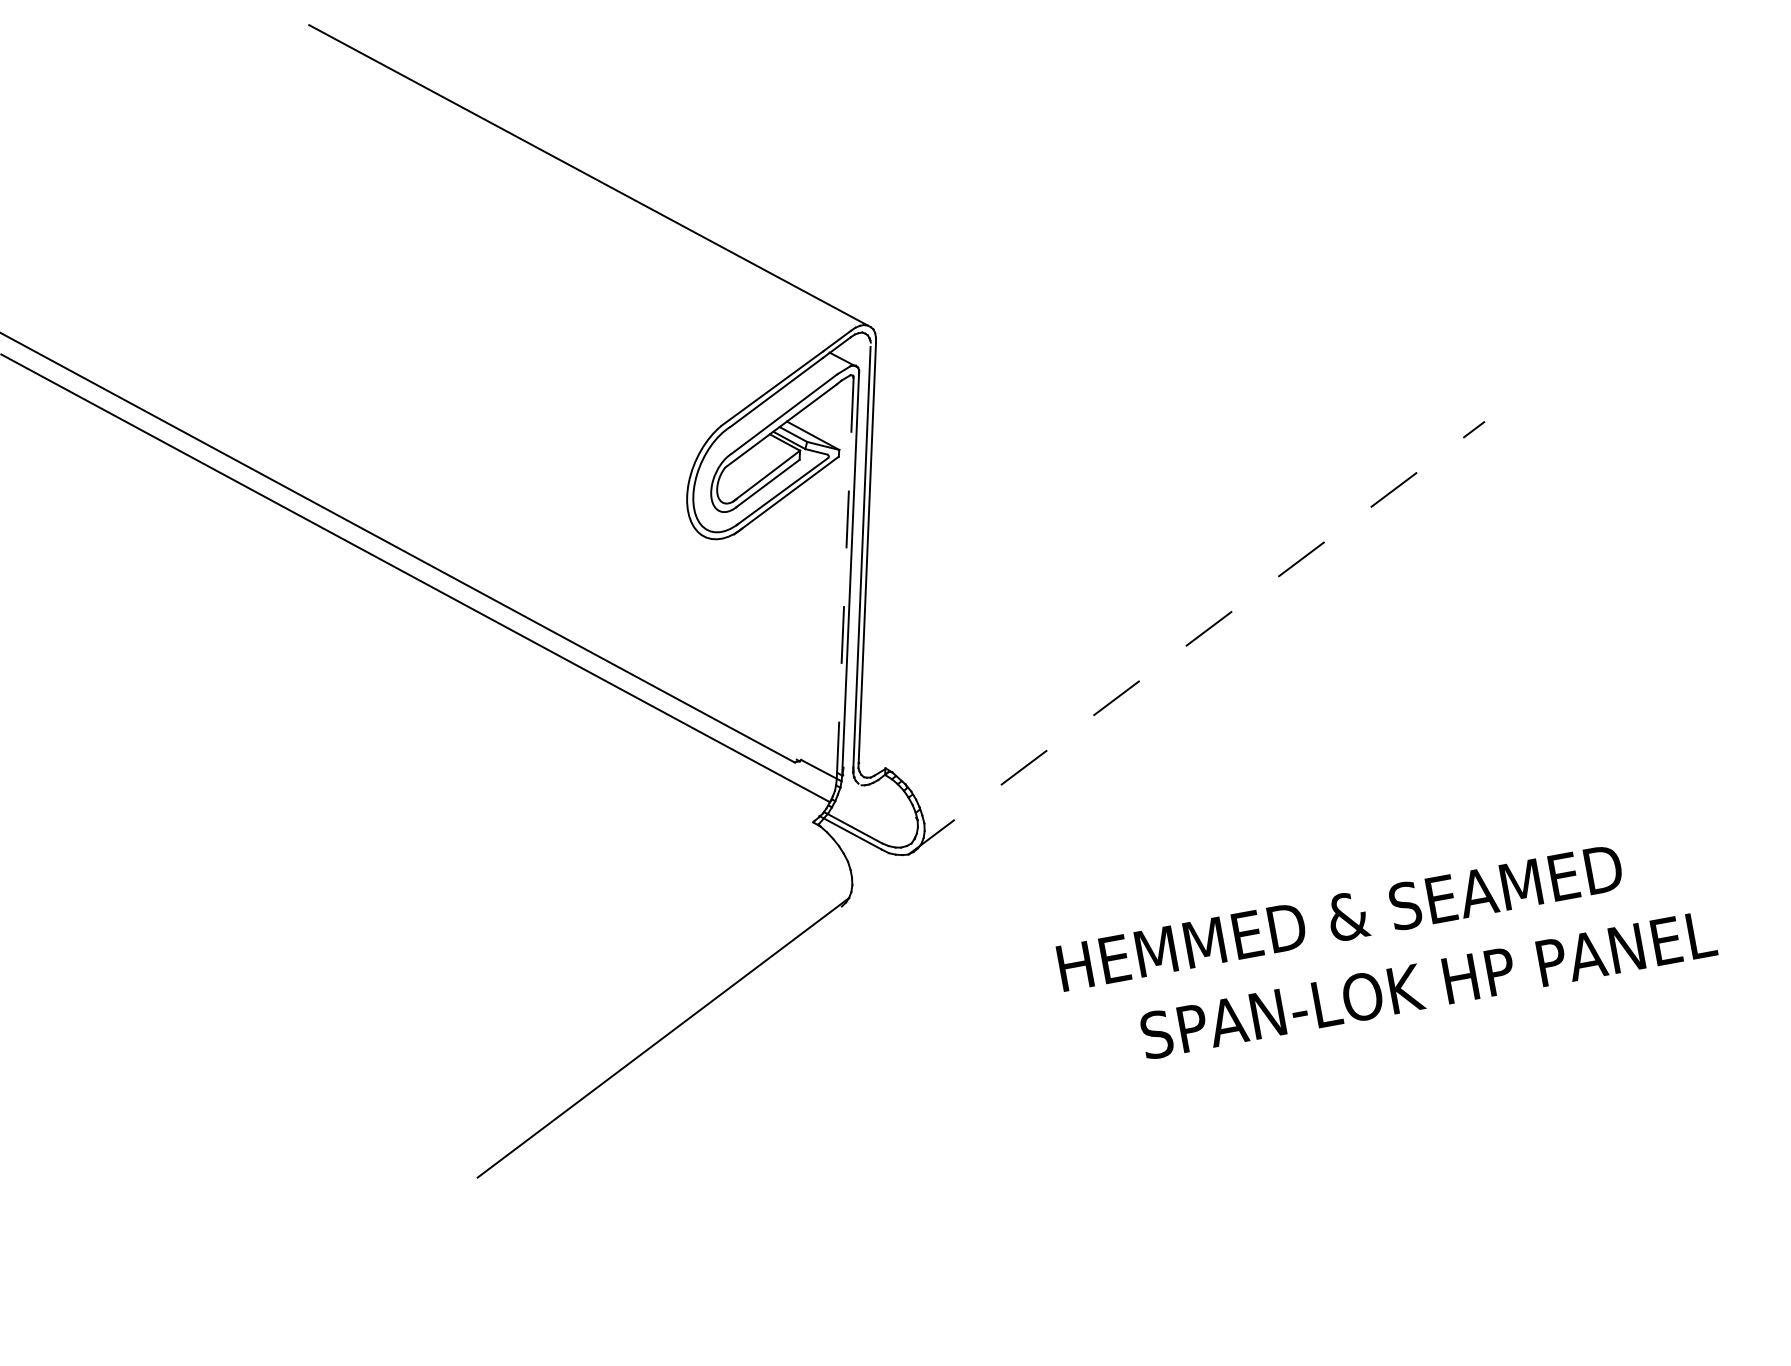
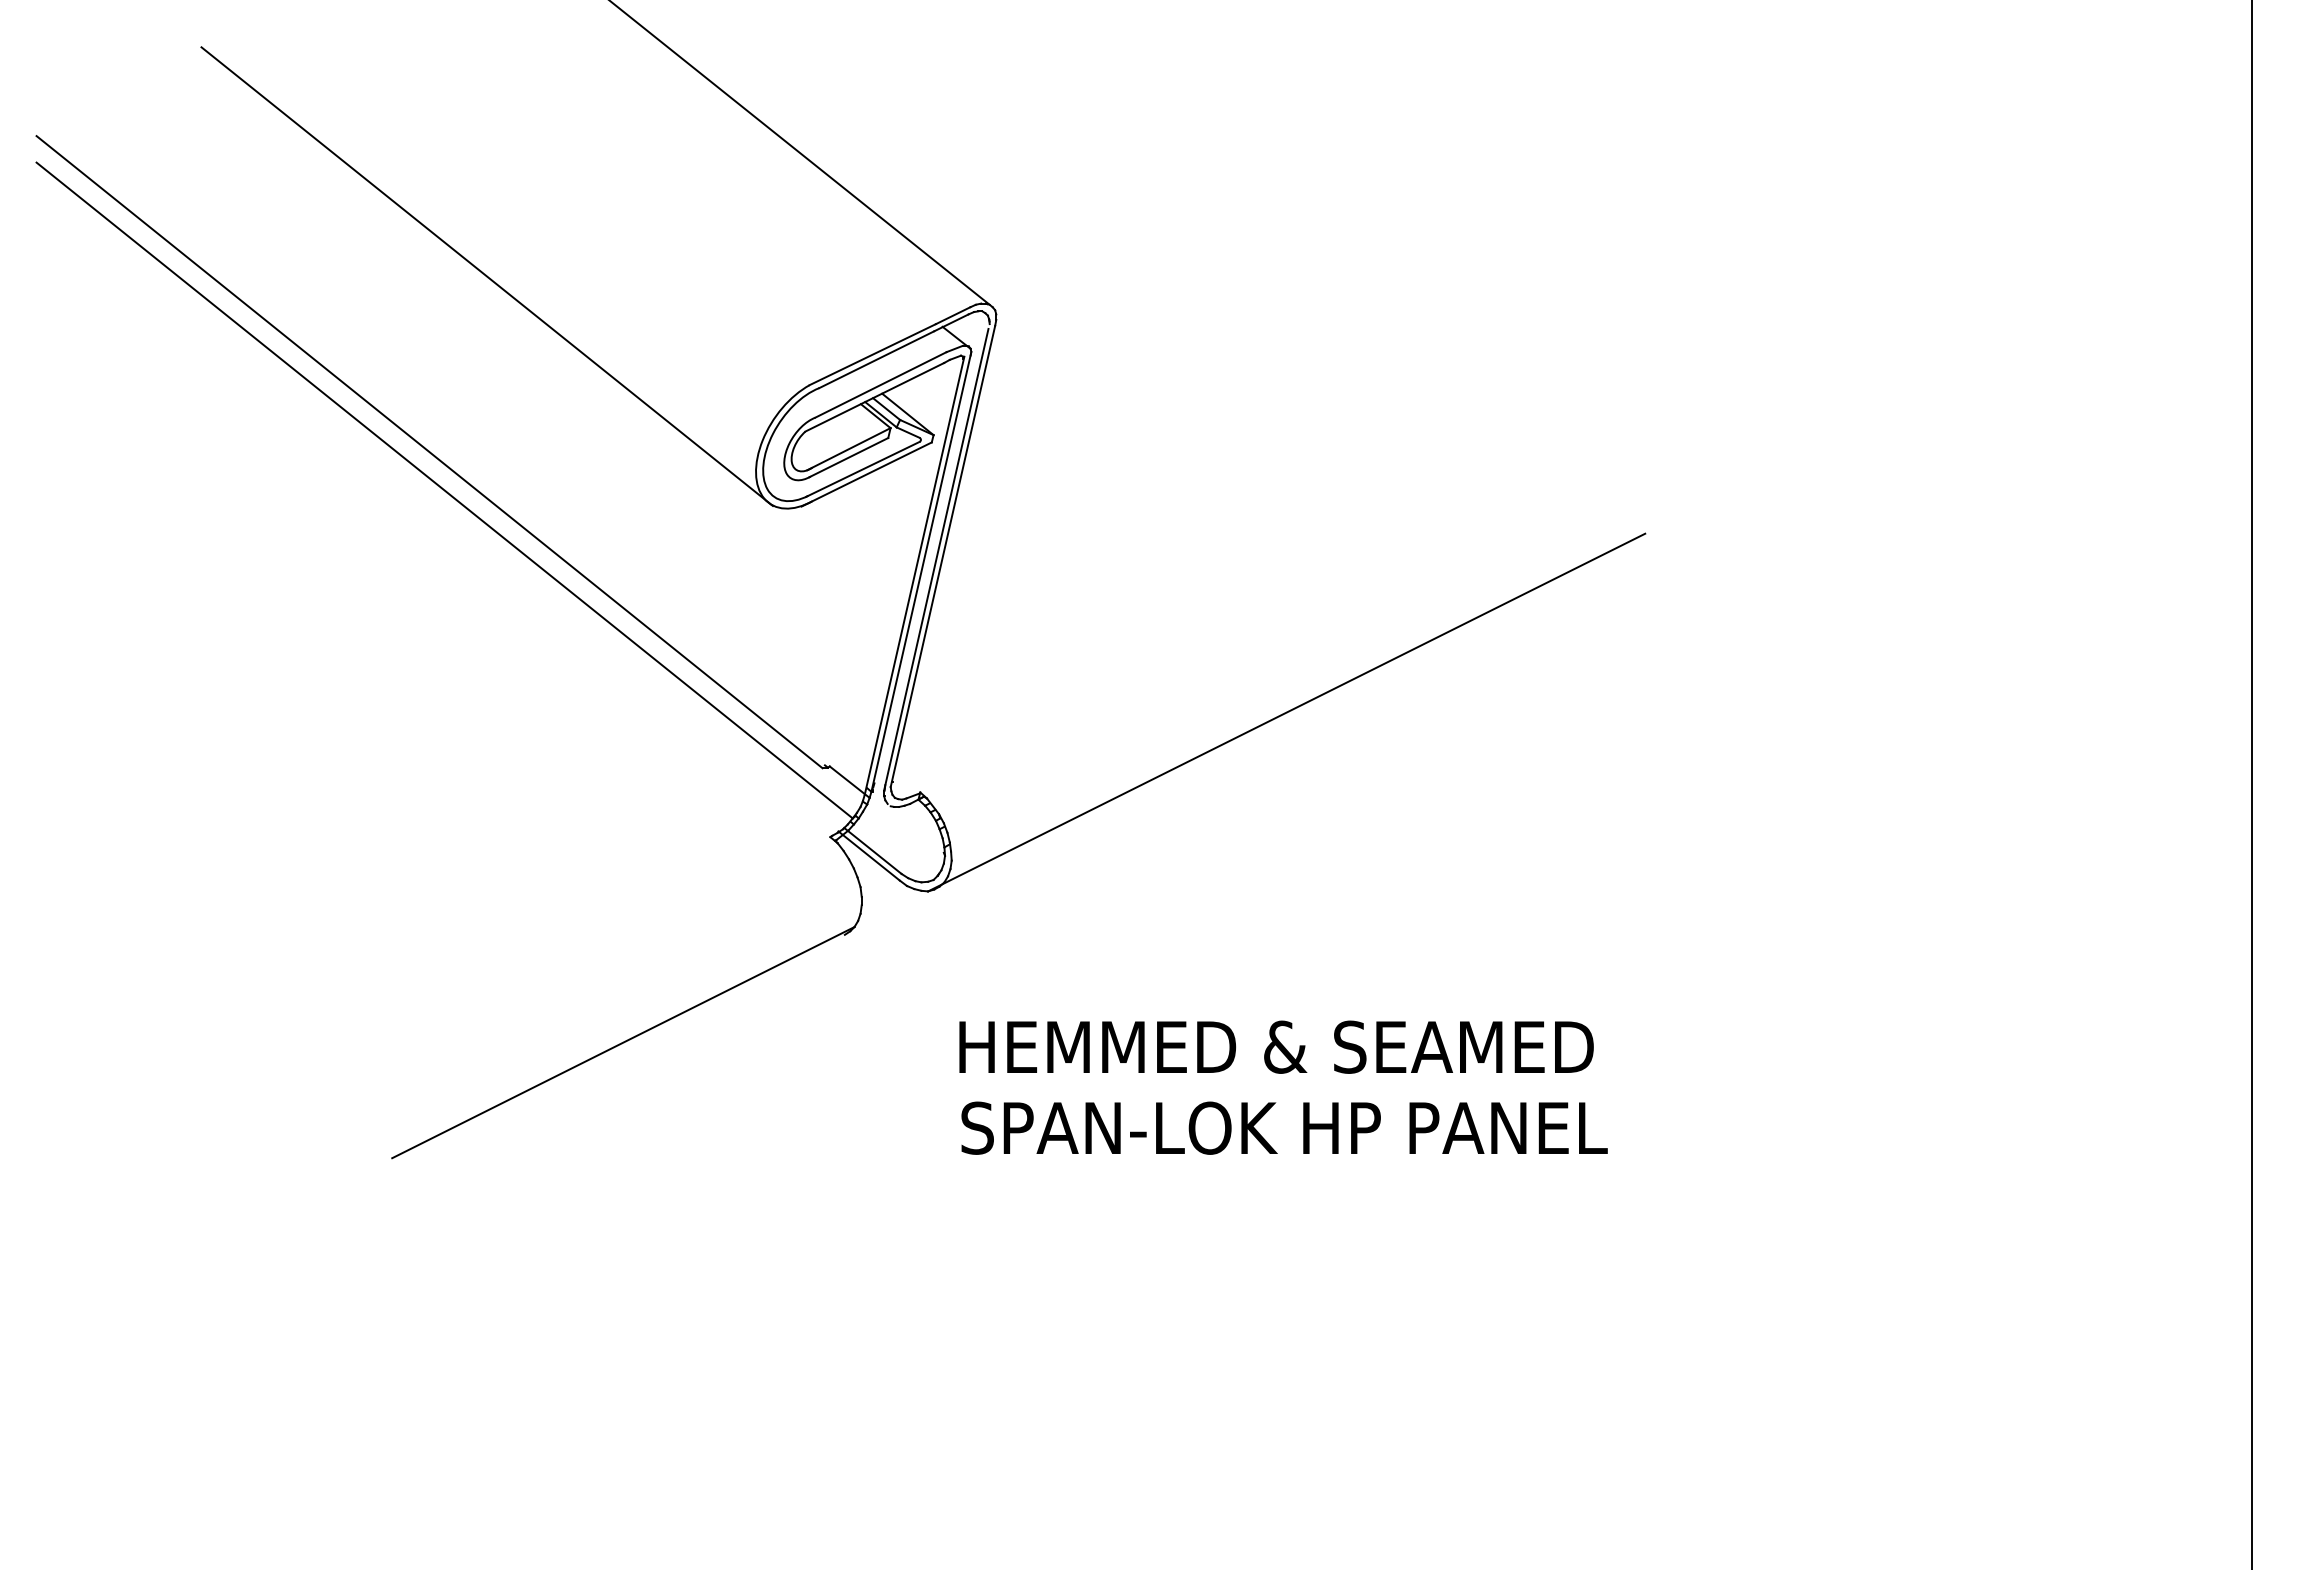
line: (417, 382) -> (486, 276), added
line: (845, 577) -> (914, 575), dashed -> solid
line: (1196, 638) -> (1286, 712), dashed -> solid
text: (1340, 917) -> (1276, 1046), moved
text: (1428, 984) -> (1284, 1127), moved

